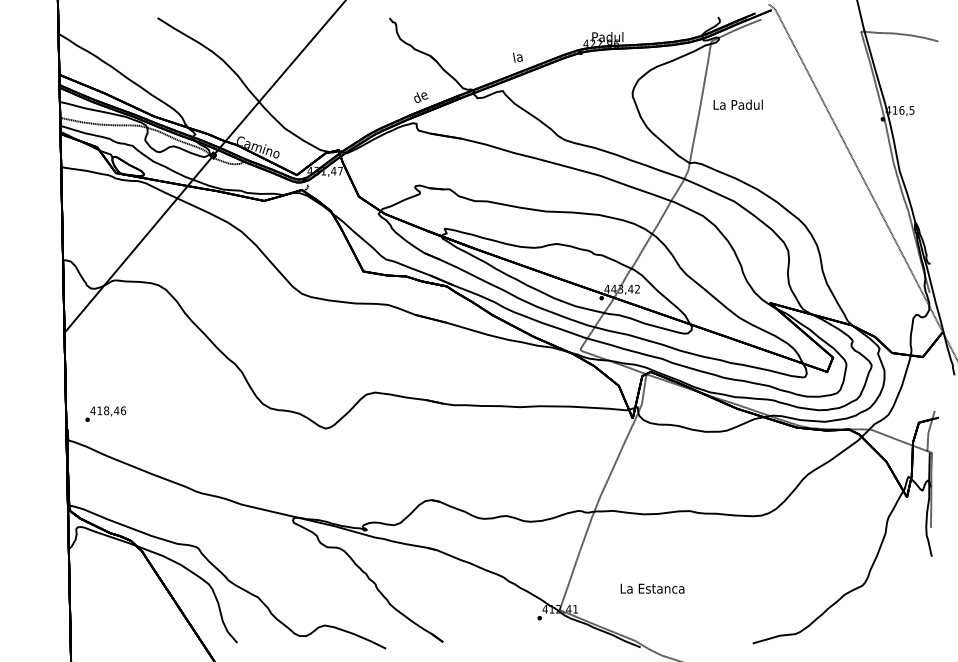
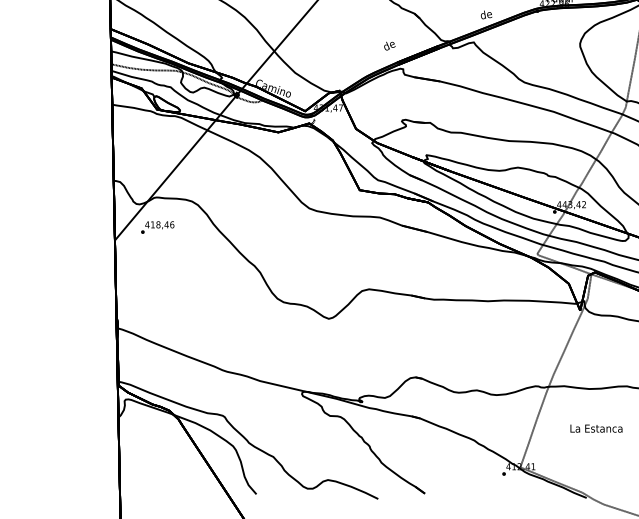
text: (518, 57) -> (486, 14), la -> de
text: (421, 97) -> (390, 46), moved
text: (105, 413) -> (157, 227), moved
text: (652, 588) -> (596, 428), moved

